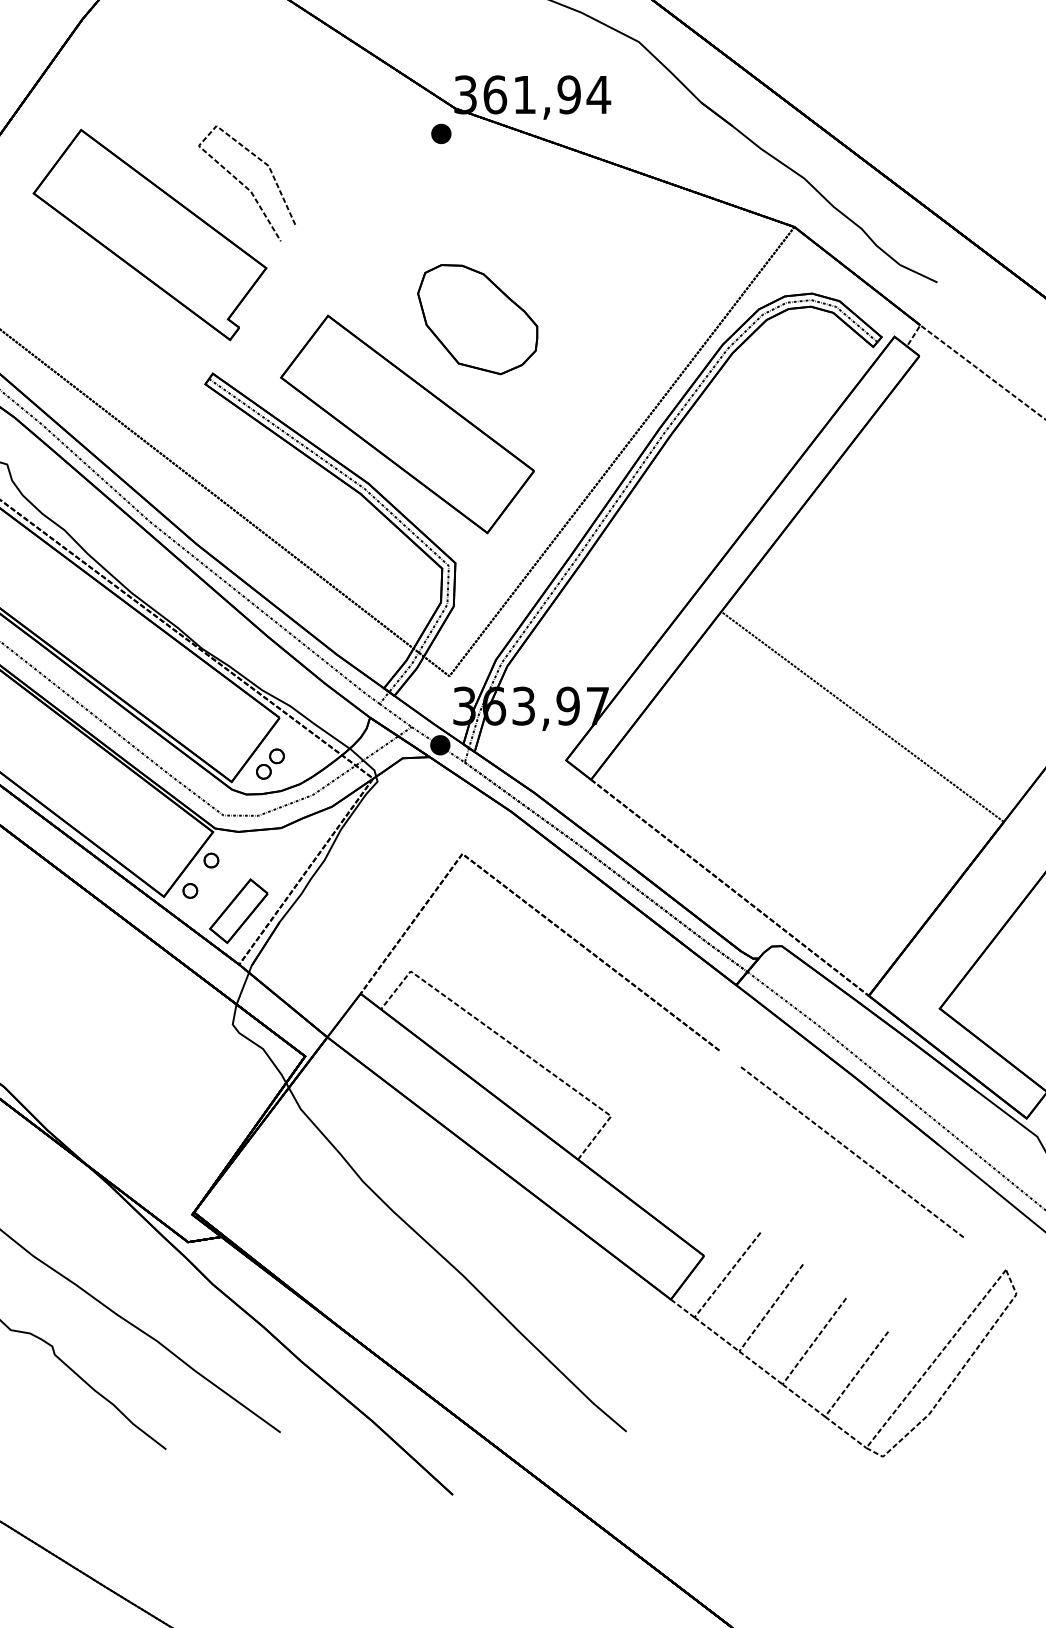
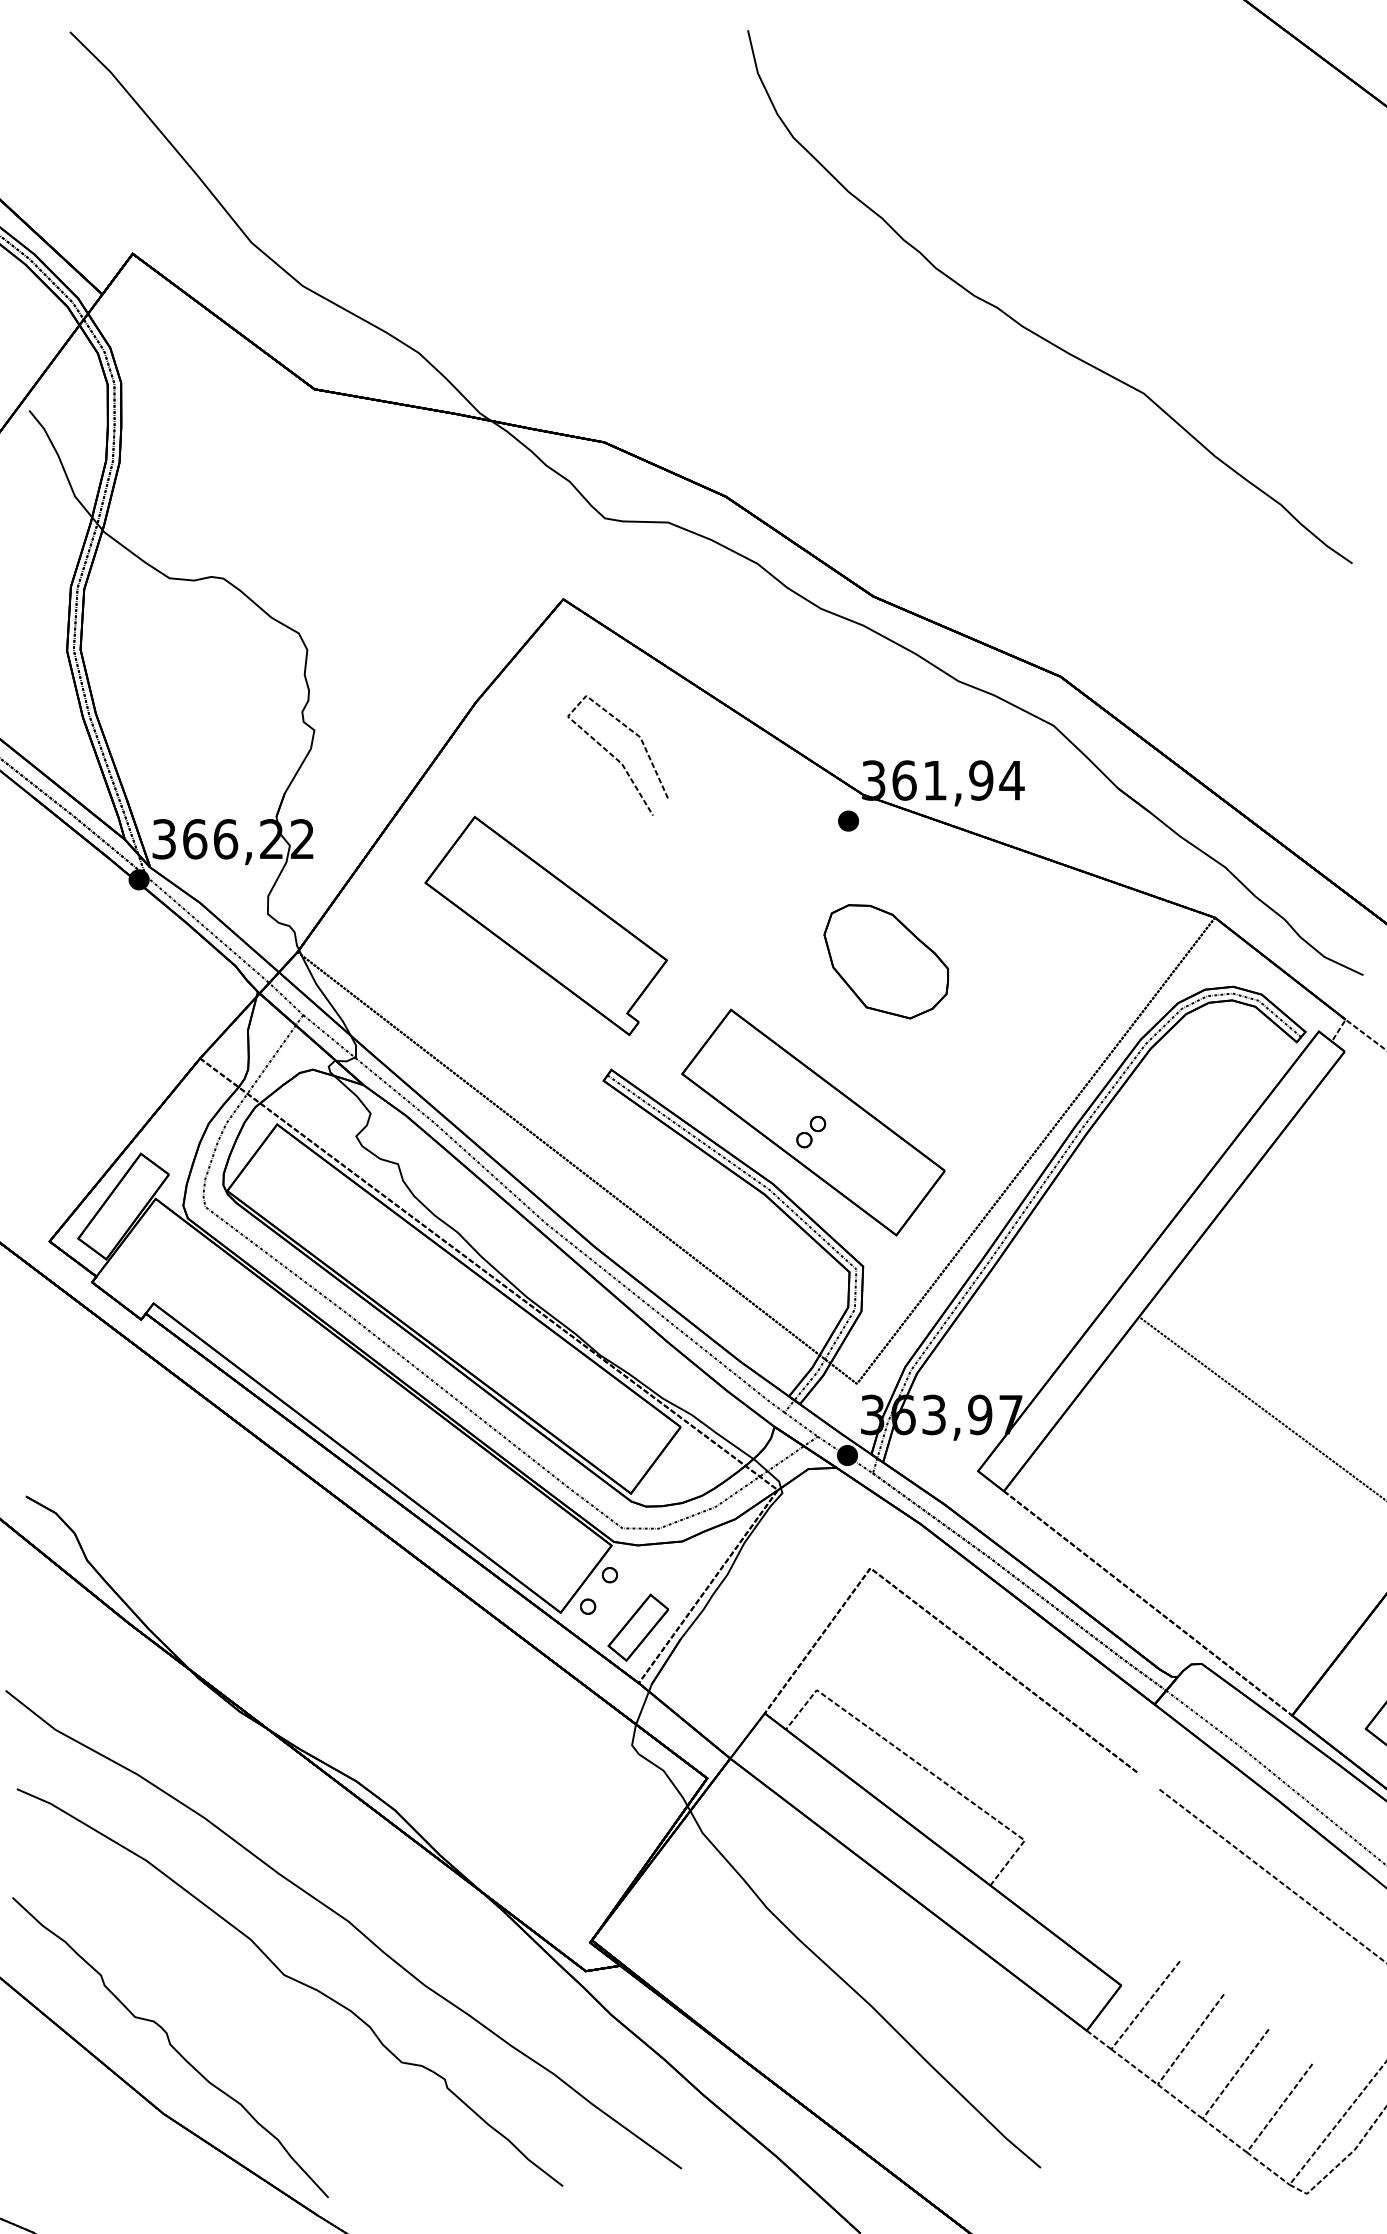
curve: (246, 186) -> (617, 758), moved
part: (476, 319) -> (885, 961), moved
part: (270, 764) -> (811, 1132), moved

